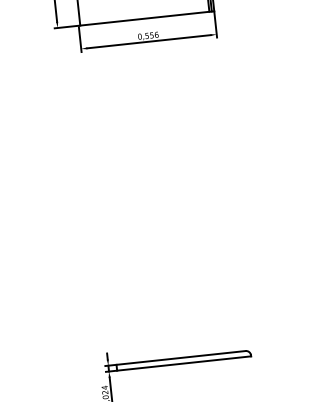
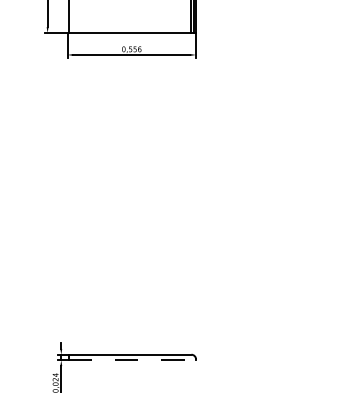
line: (184, 363) -> (132, 360), solid -> dashed

